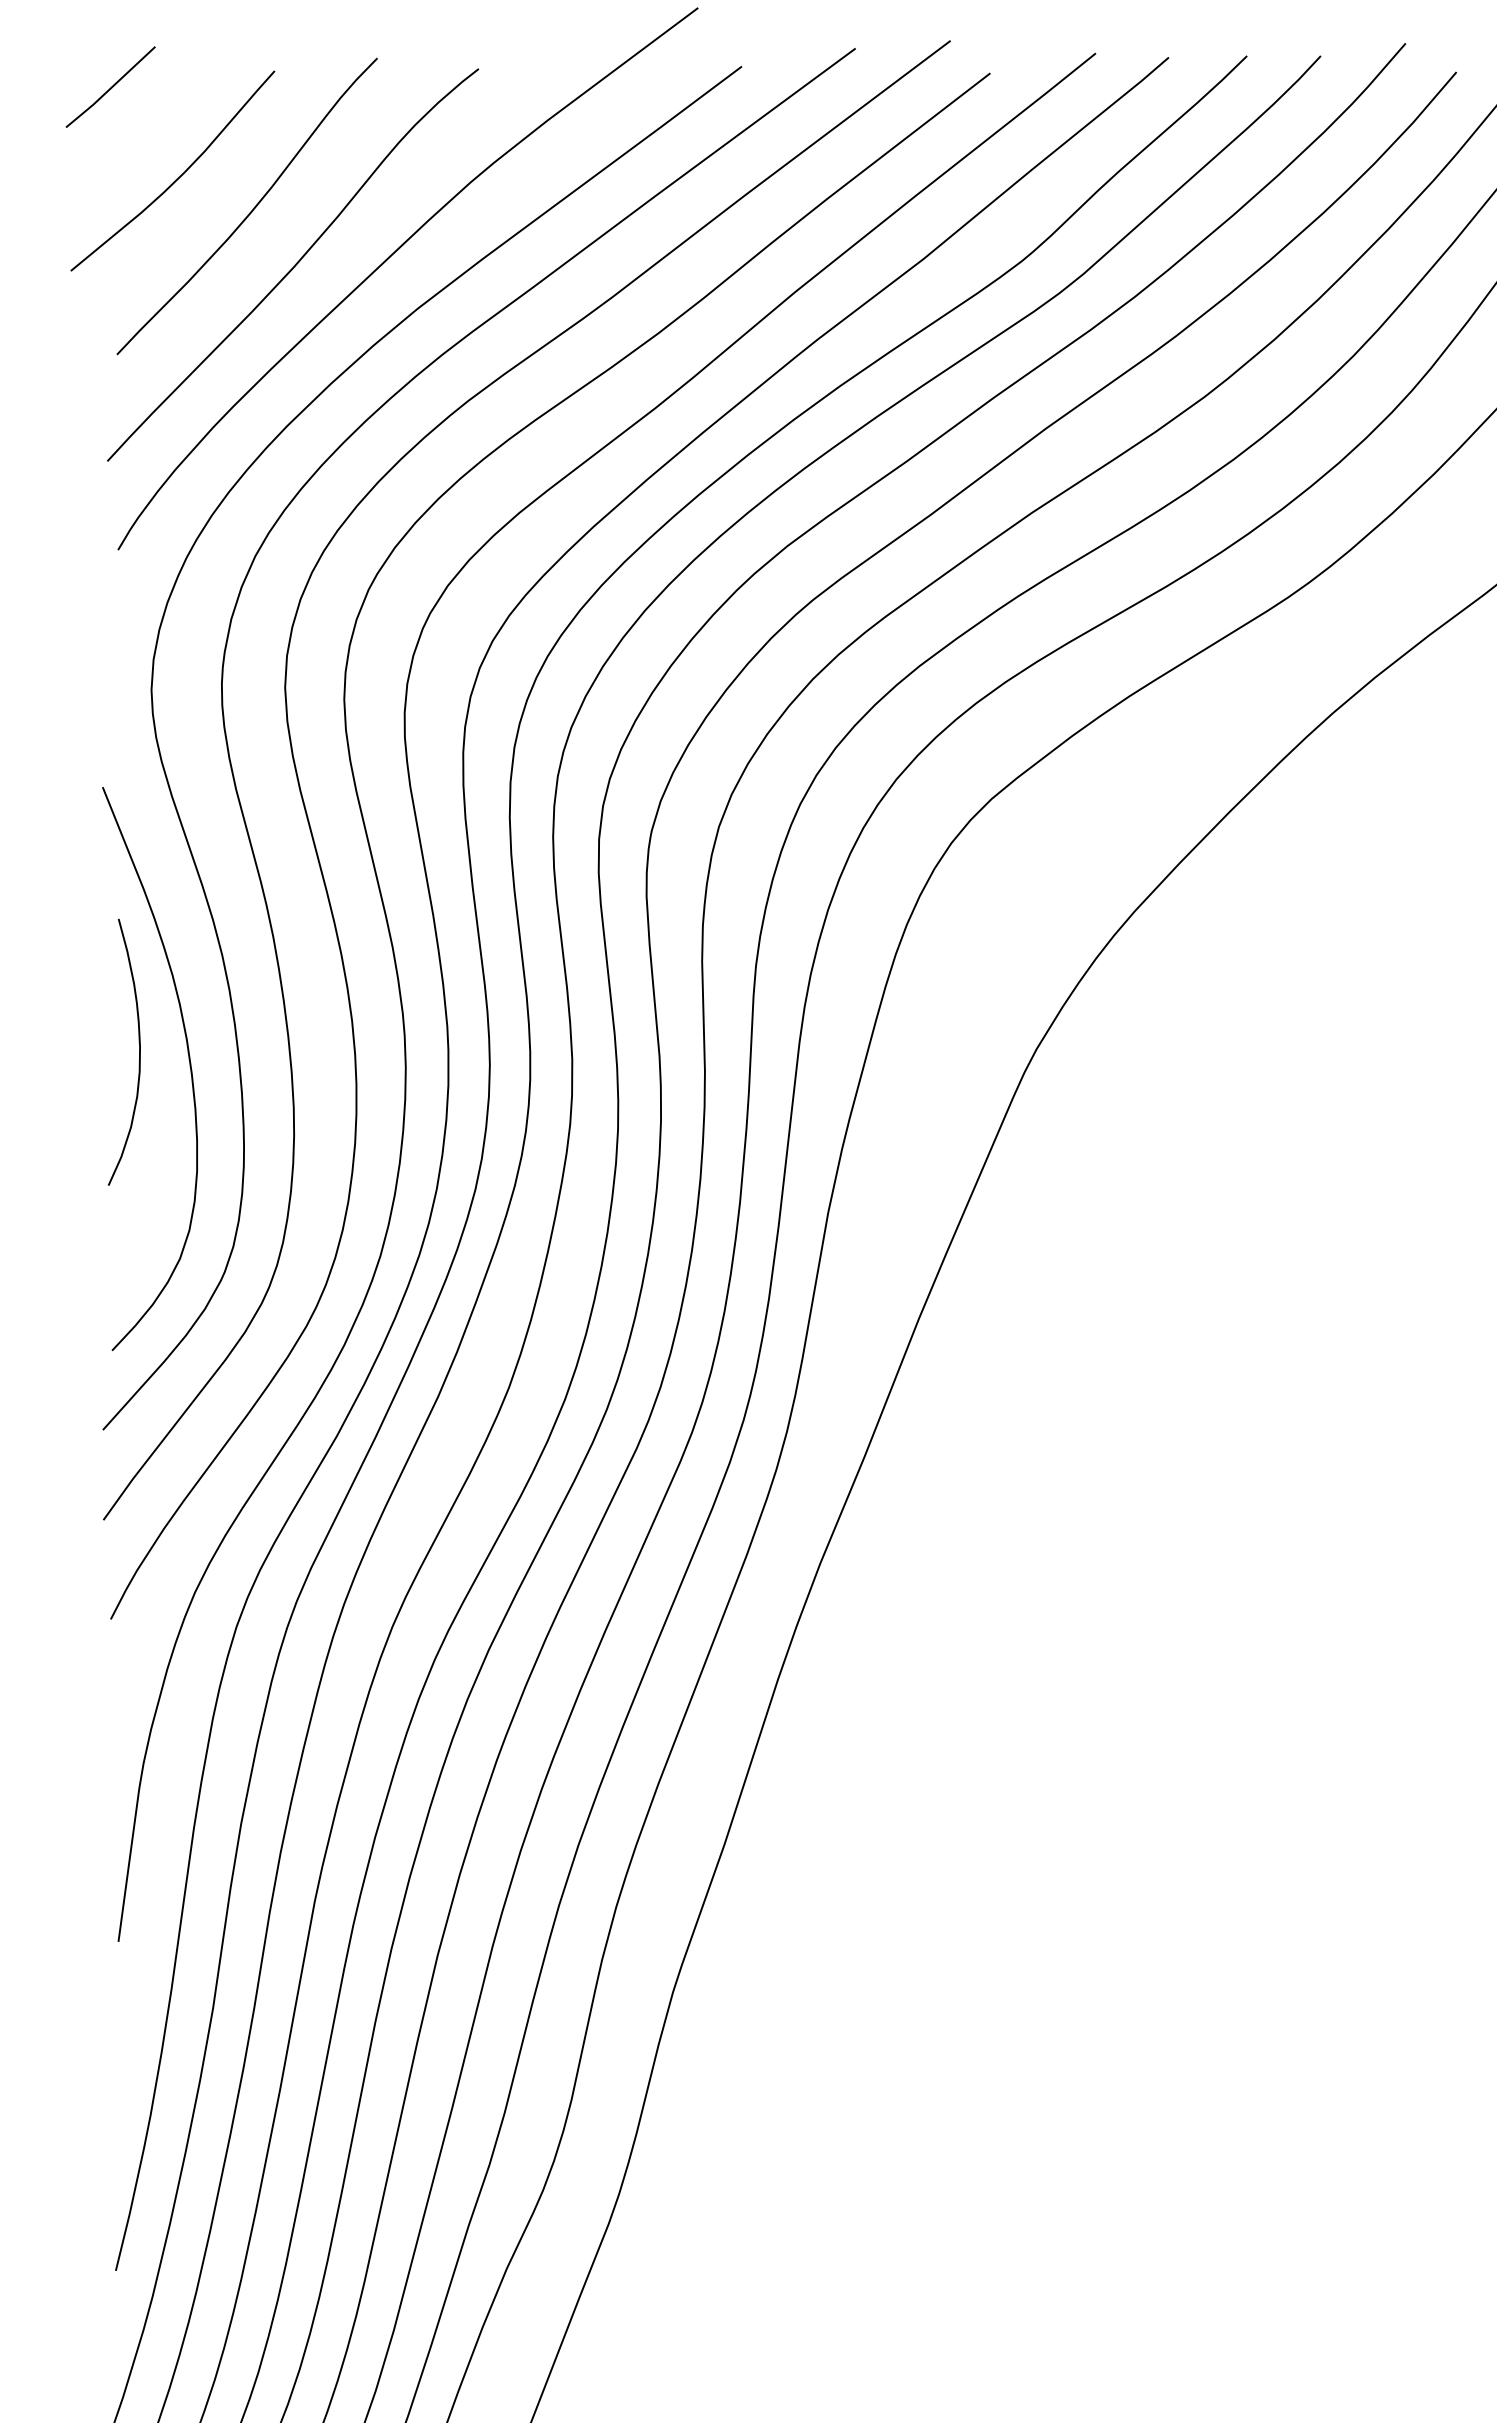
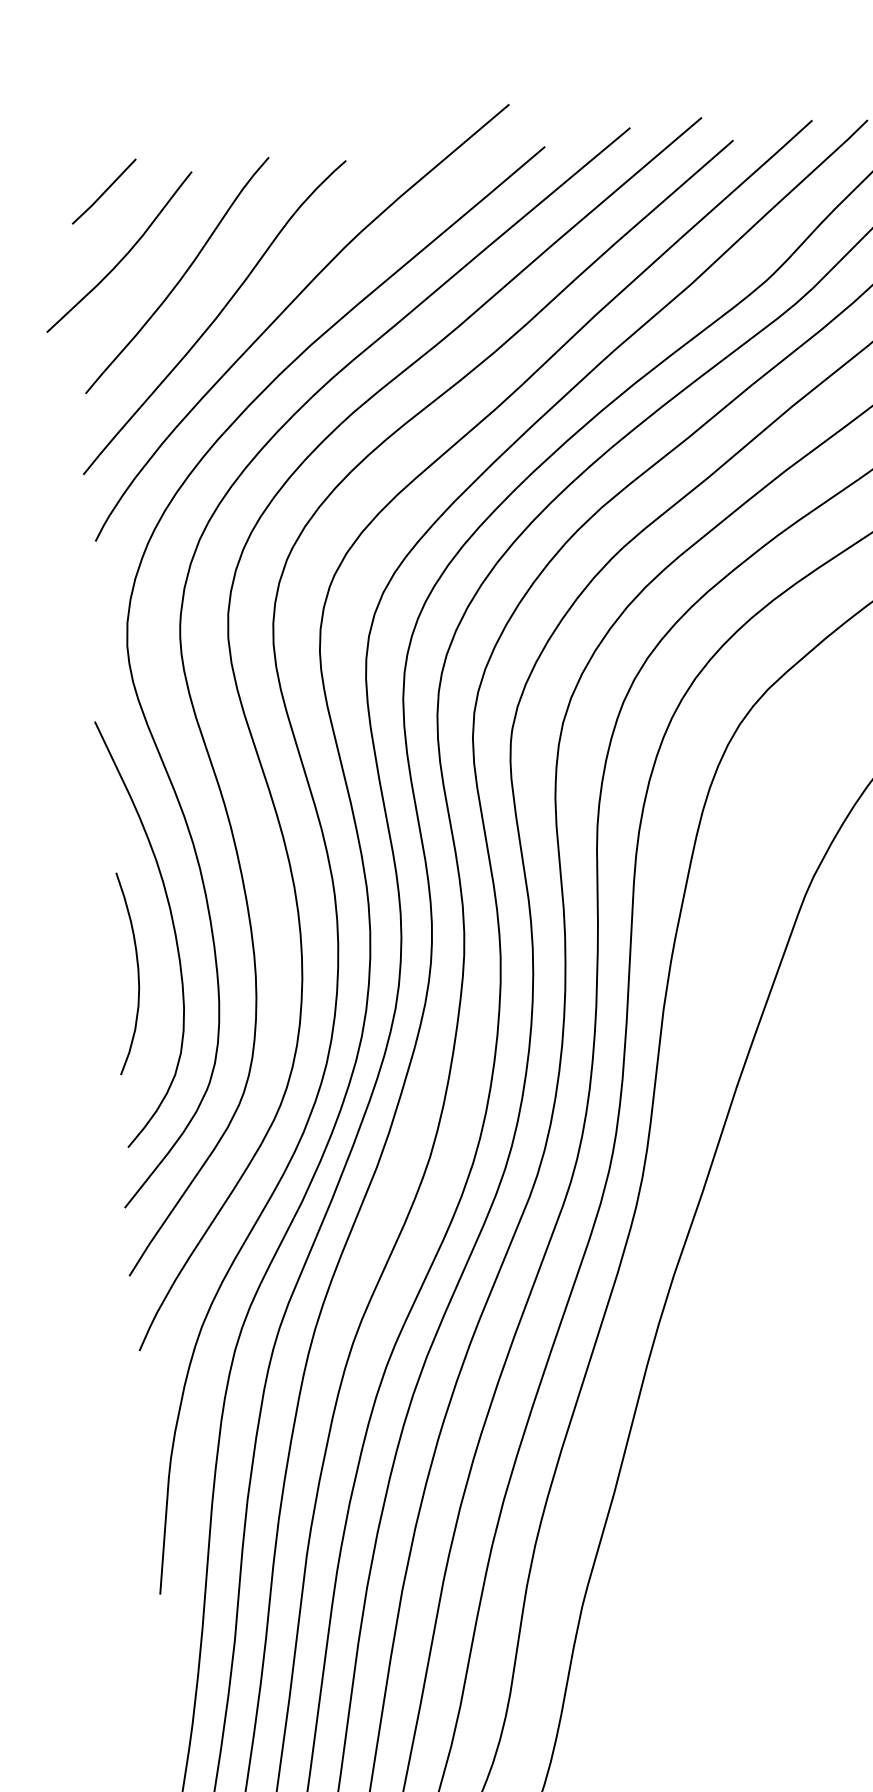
line: (111, 86) -> (104, 191), moved
curve: (139, 1051) -> (138, 972), moved

